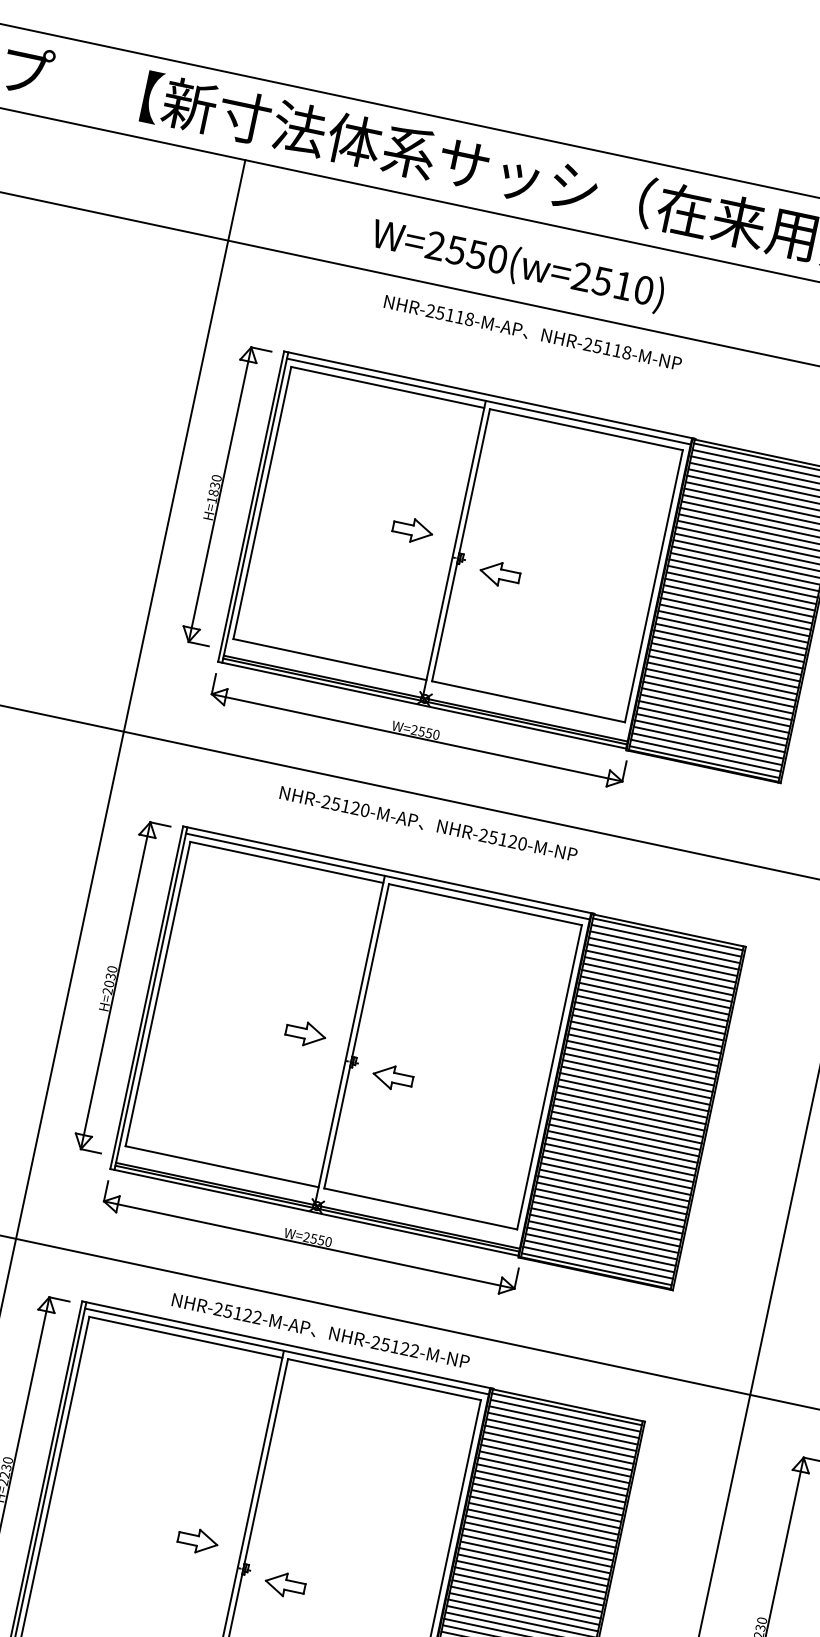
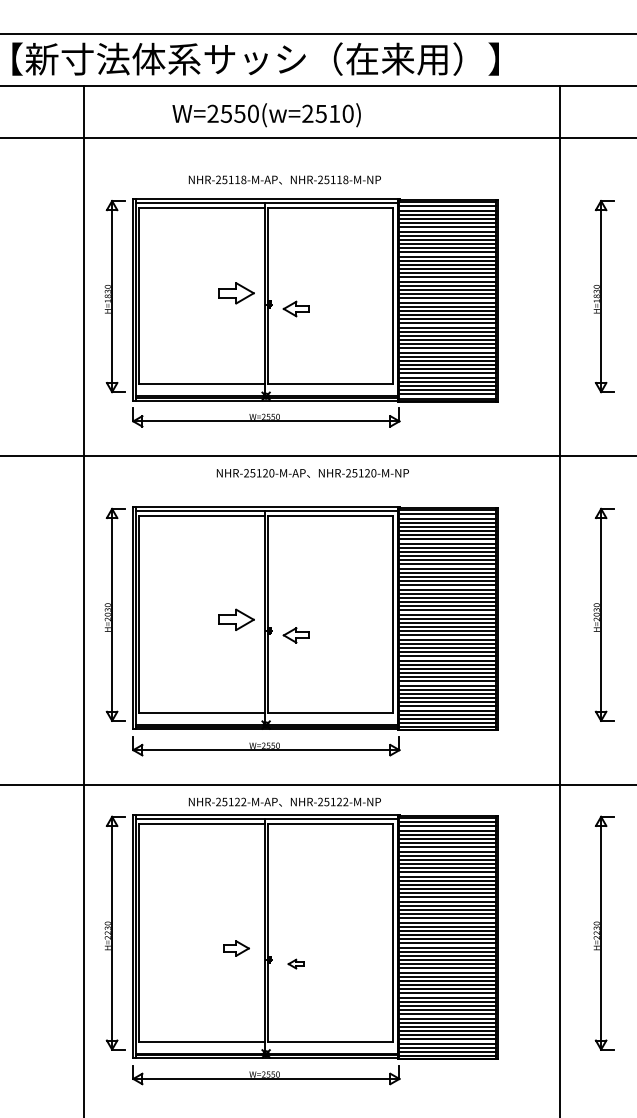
text: (532, 332) -> (284, 179), moved
part: (412, 530) -> (236, 293), size x1.4
text: (427, 824) -> (312, 473), moved
part: (305, 1033) -> (236, 619), size x1.4
part: (284, 1583) -> (295, 963), size x0.6

